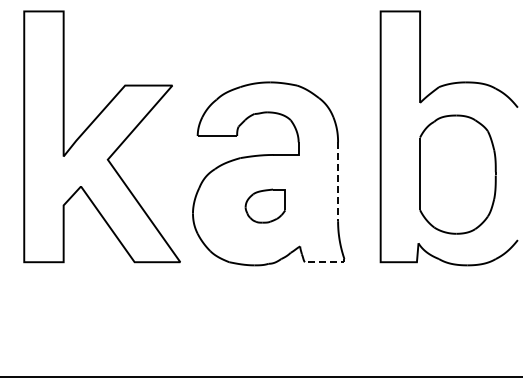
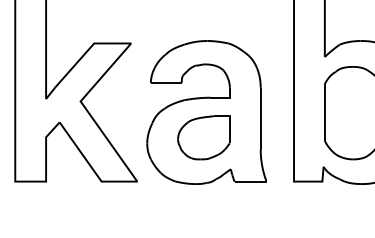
line: (338, 182) -> (261, 119), dashed -> solid
part: (265, 205) -> (203, 137), size x1.67
line: (326, 262) -> (251, 181), dashed -> solid

